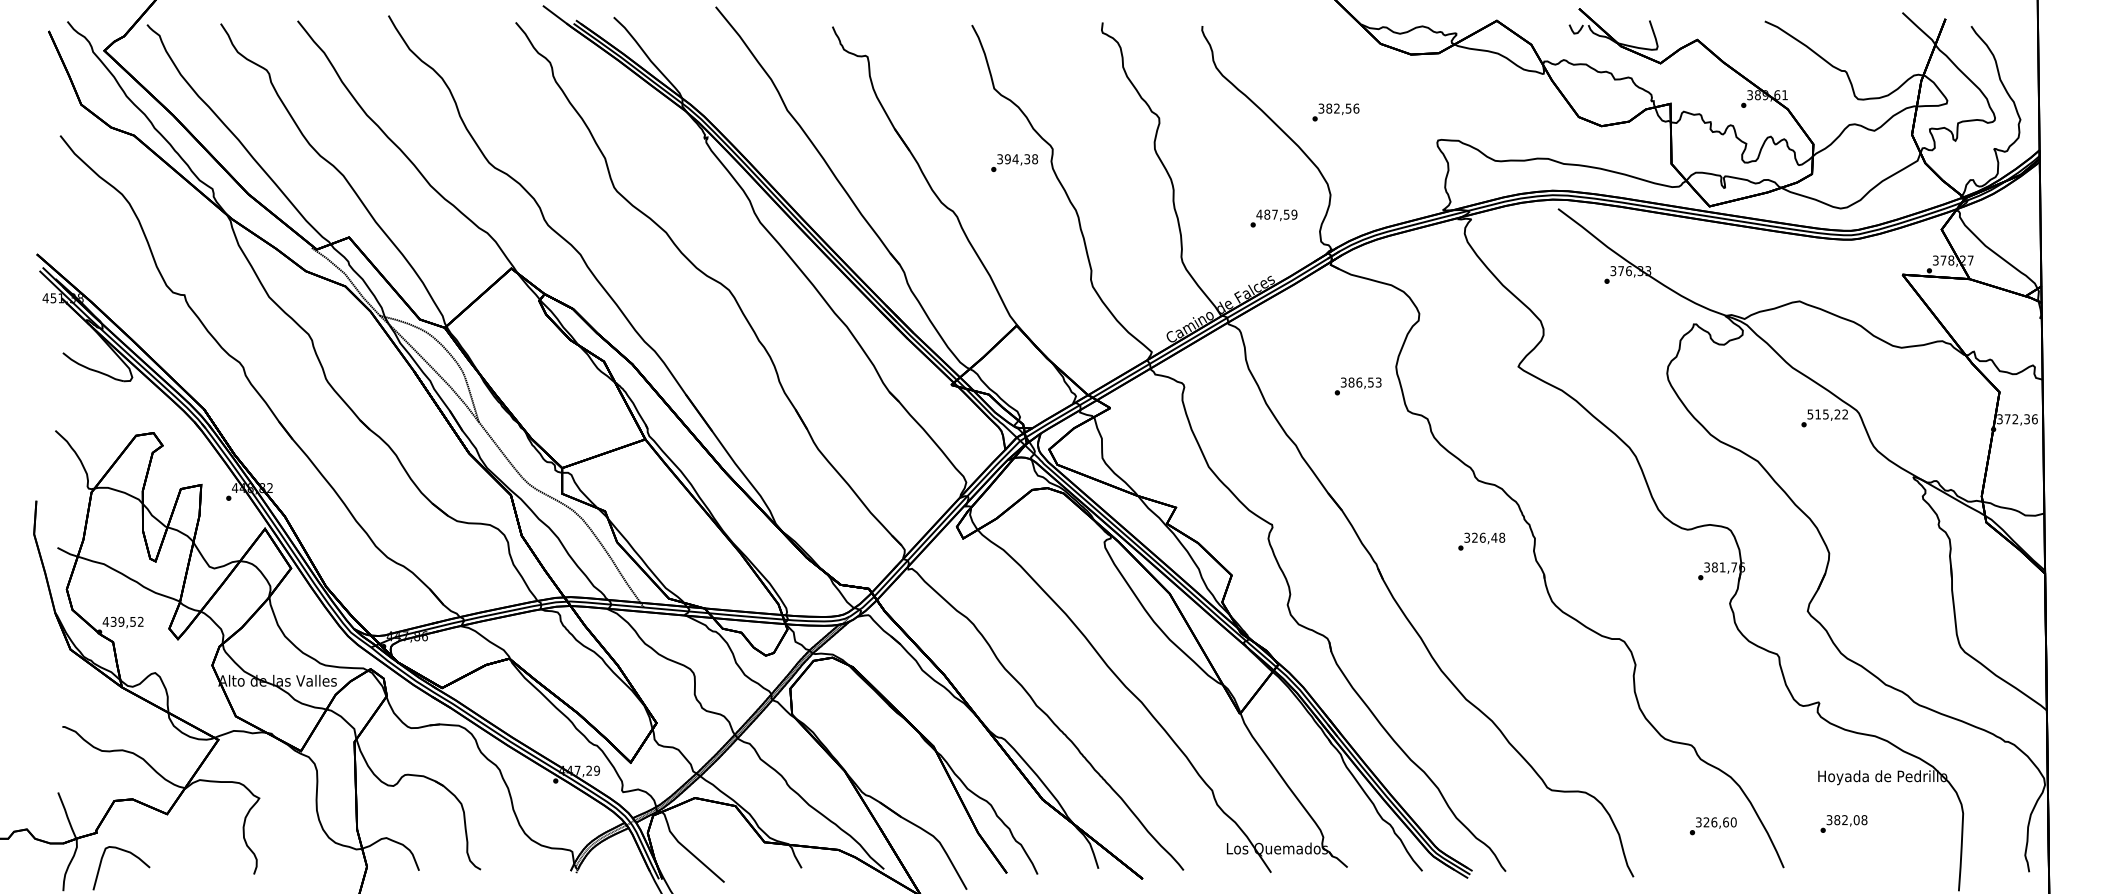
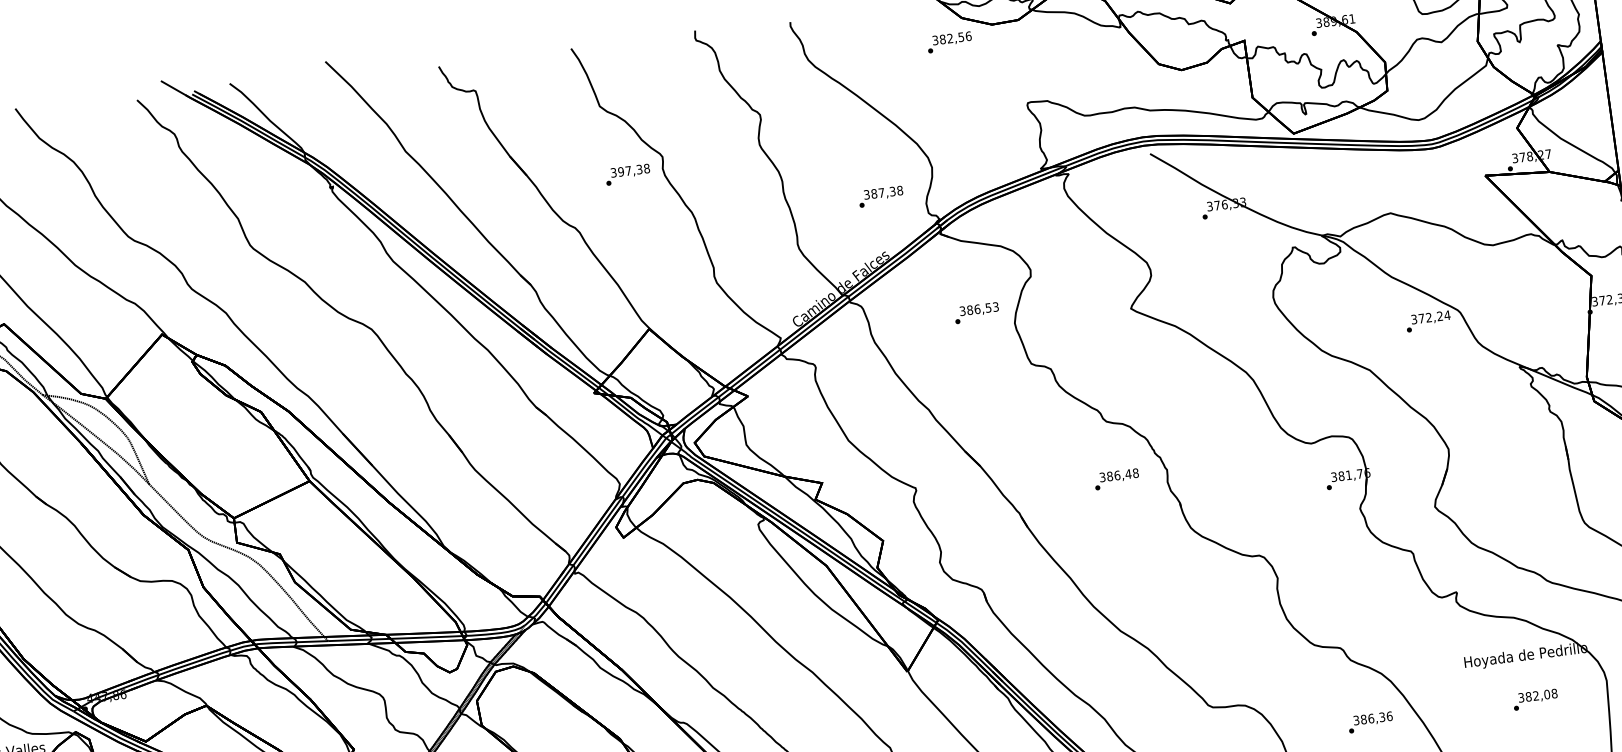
text: (1335, 112) -> (949, 42), moved
text: (1015, 159) -> (628, 171), 394,38 -> 397,38
text: (1276, 214) -> (883, 192), 487,59 -> 387,38
text: (1357, 386) -> (976, 313), moved
text: (1827, 414) -> (1430, 317), 515,22 -> 372,24
text: (1474, 537) -> (1109, 476), 326,48 -> 386,48
text: (1719, 822) -> (1376, 718), 326,60 -> 386,36
text: (1843, 823) -> (1535, 699), moved

